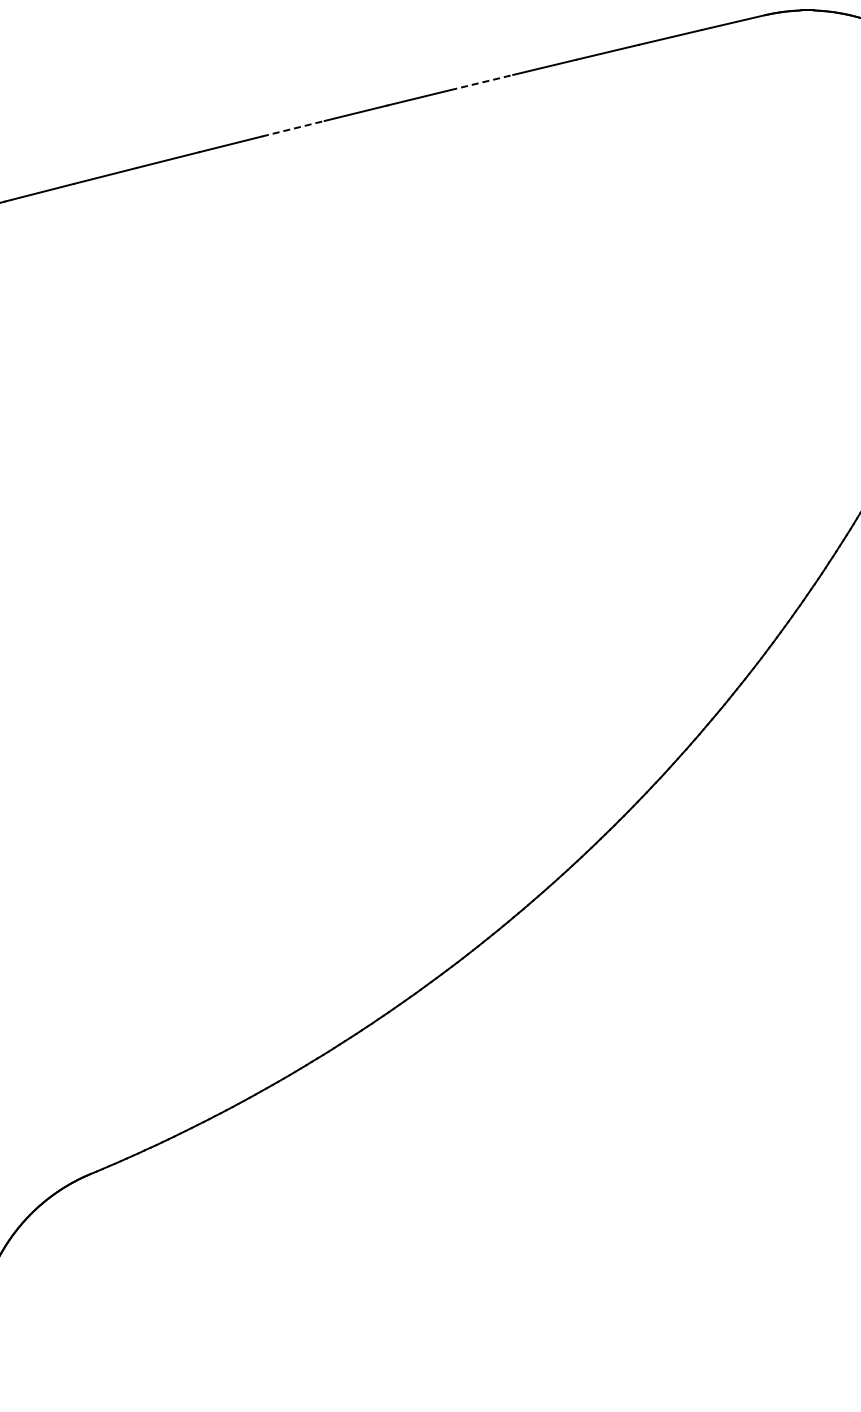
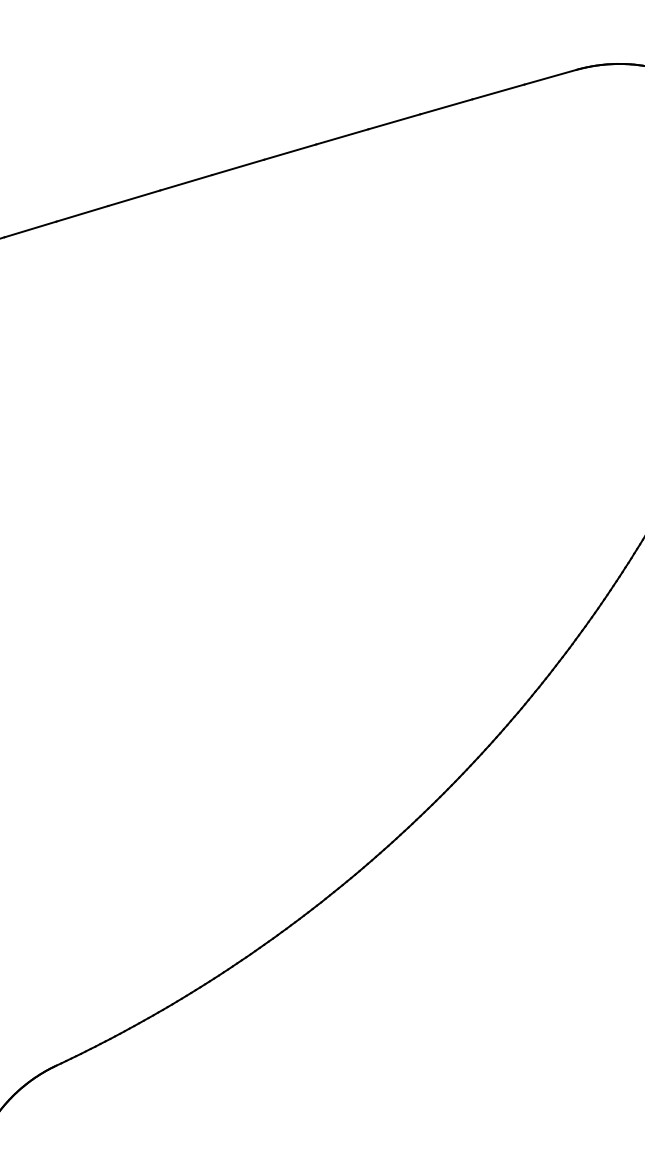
line: (482, 82) -> (342, 136), dashed -> solid
line: (293, 128) -> (186, 182), dashed -> solid

